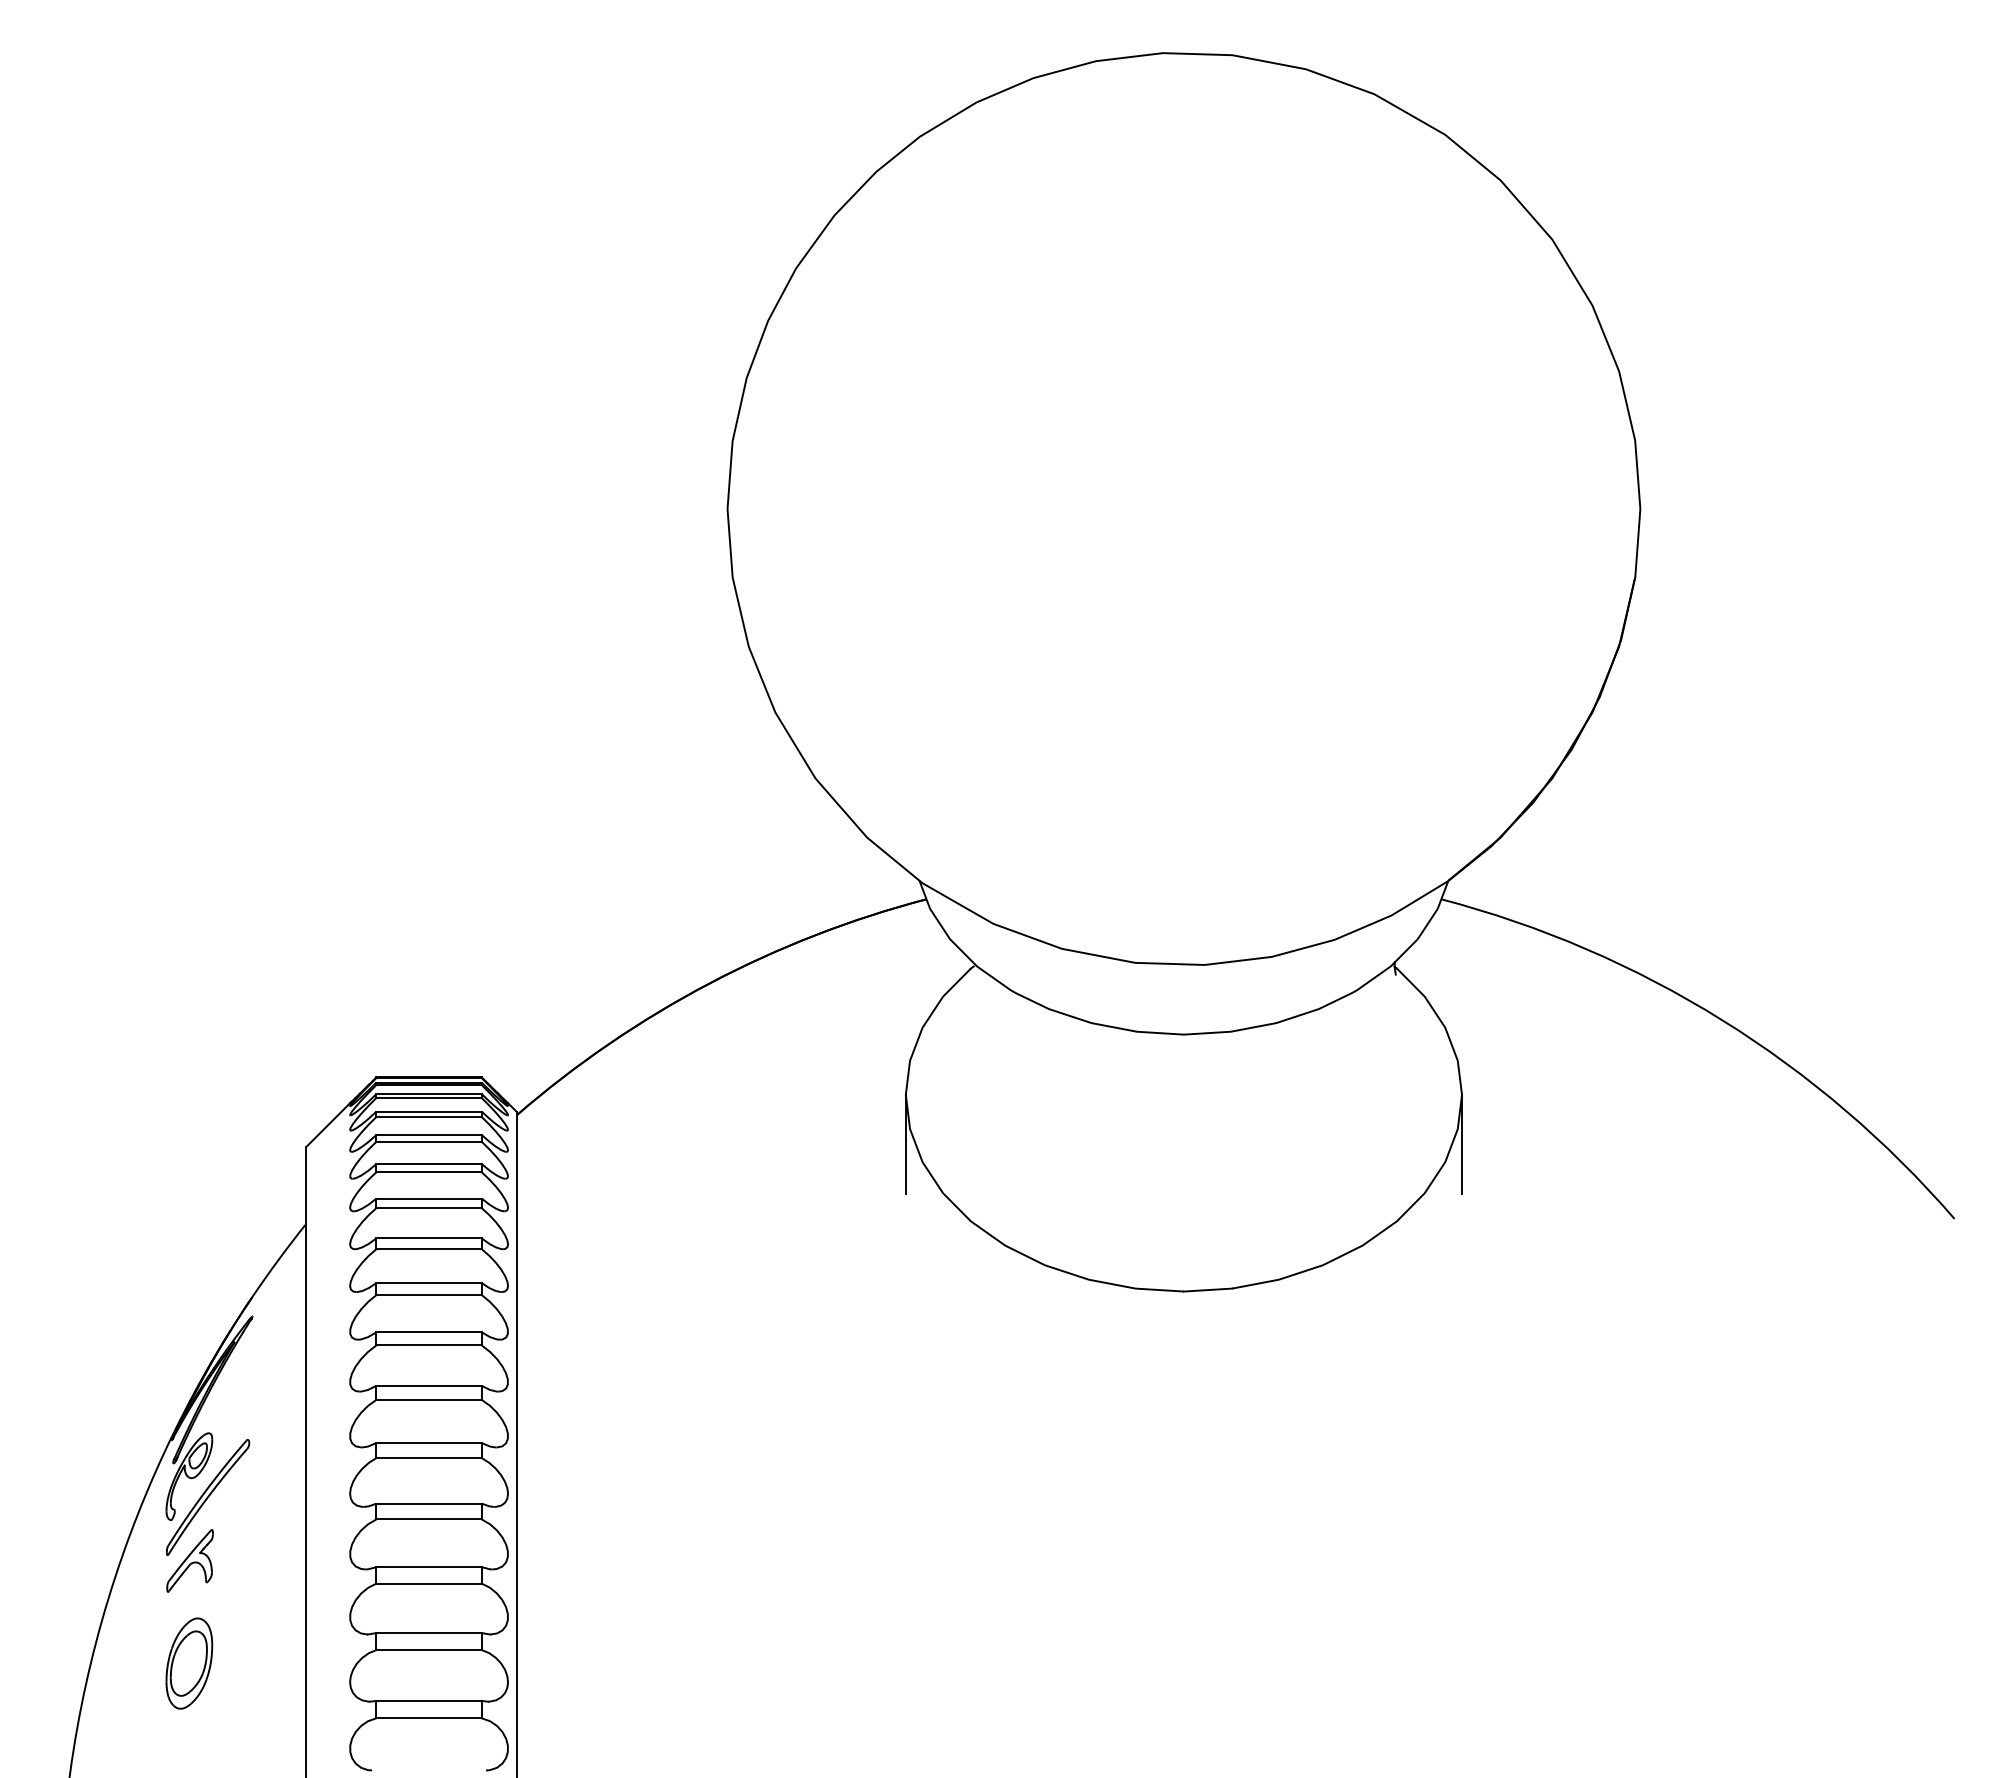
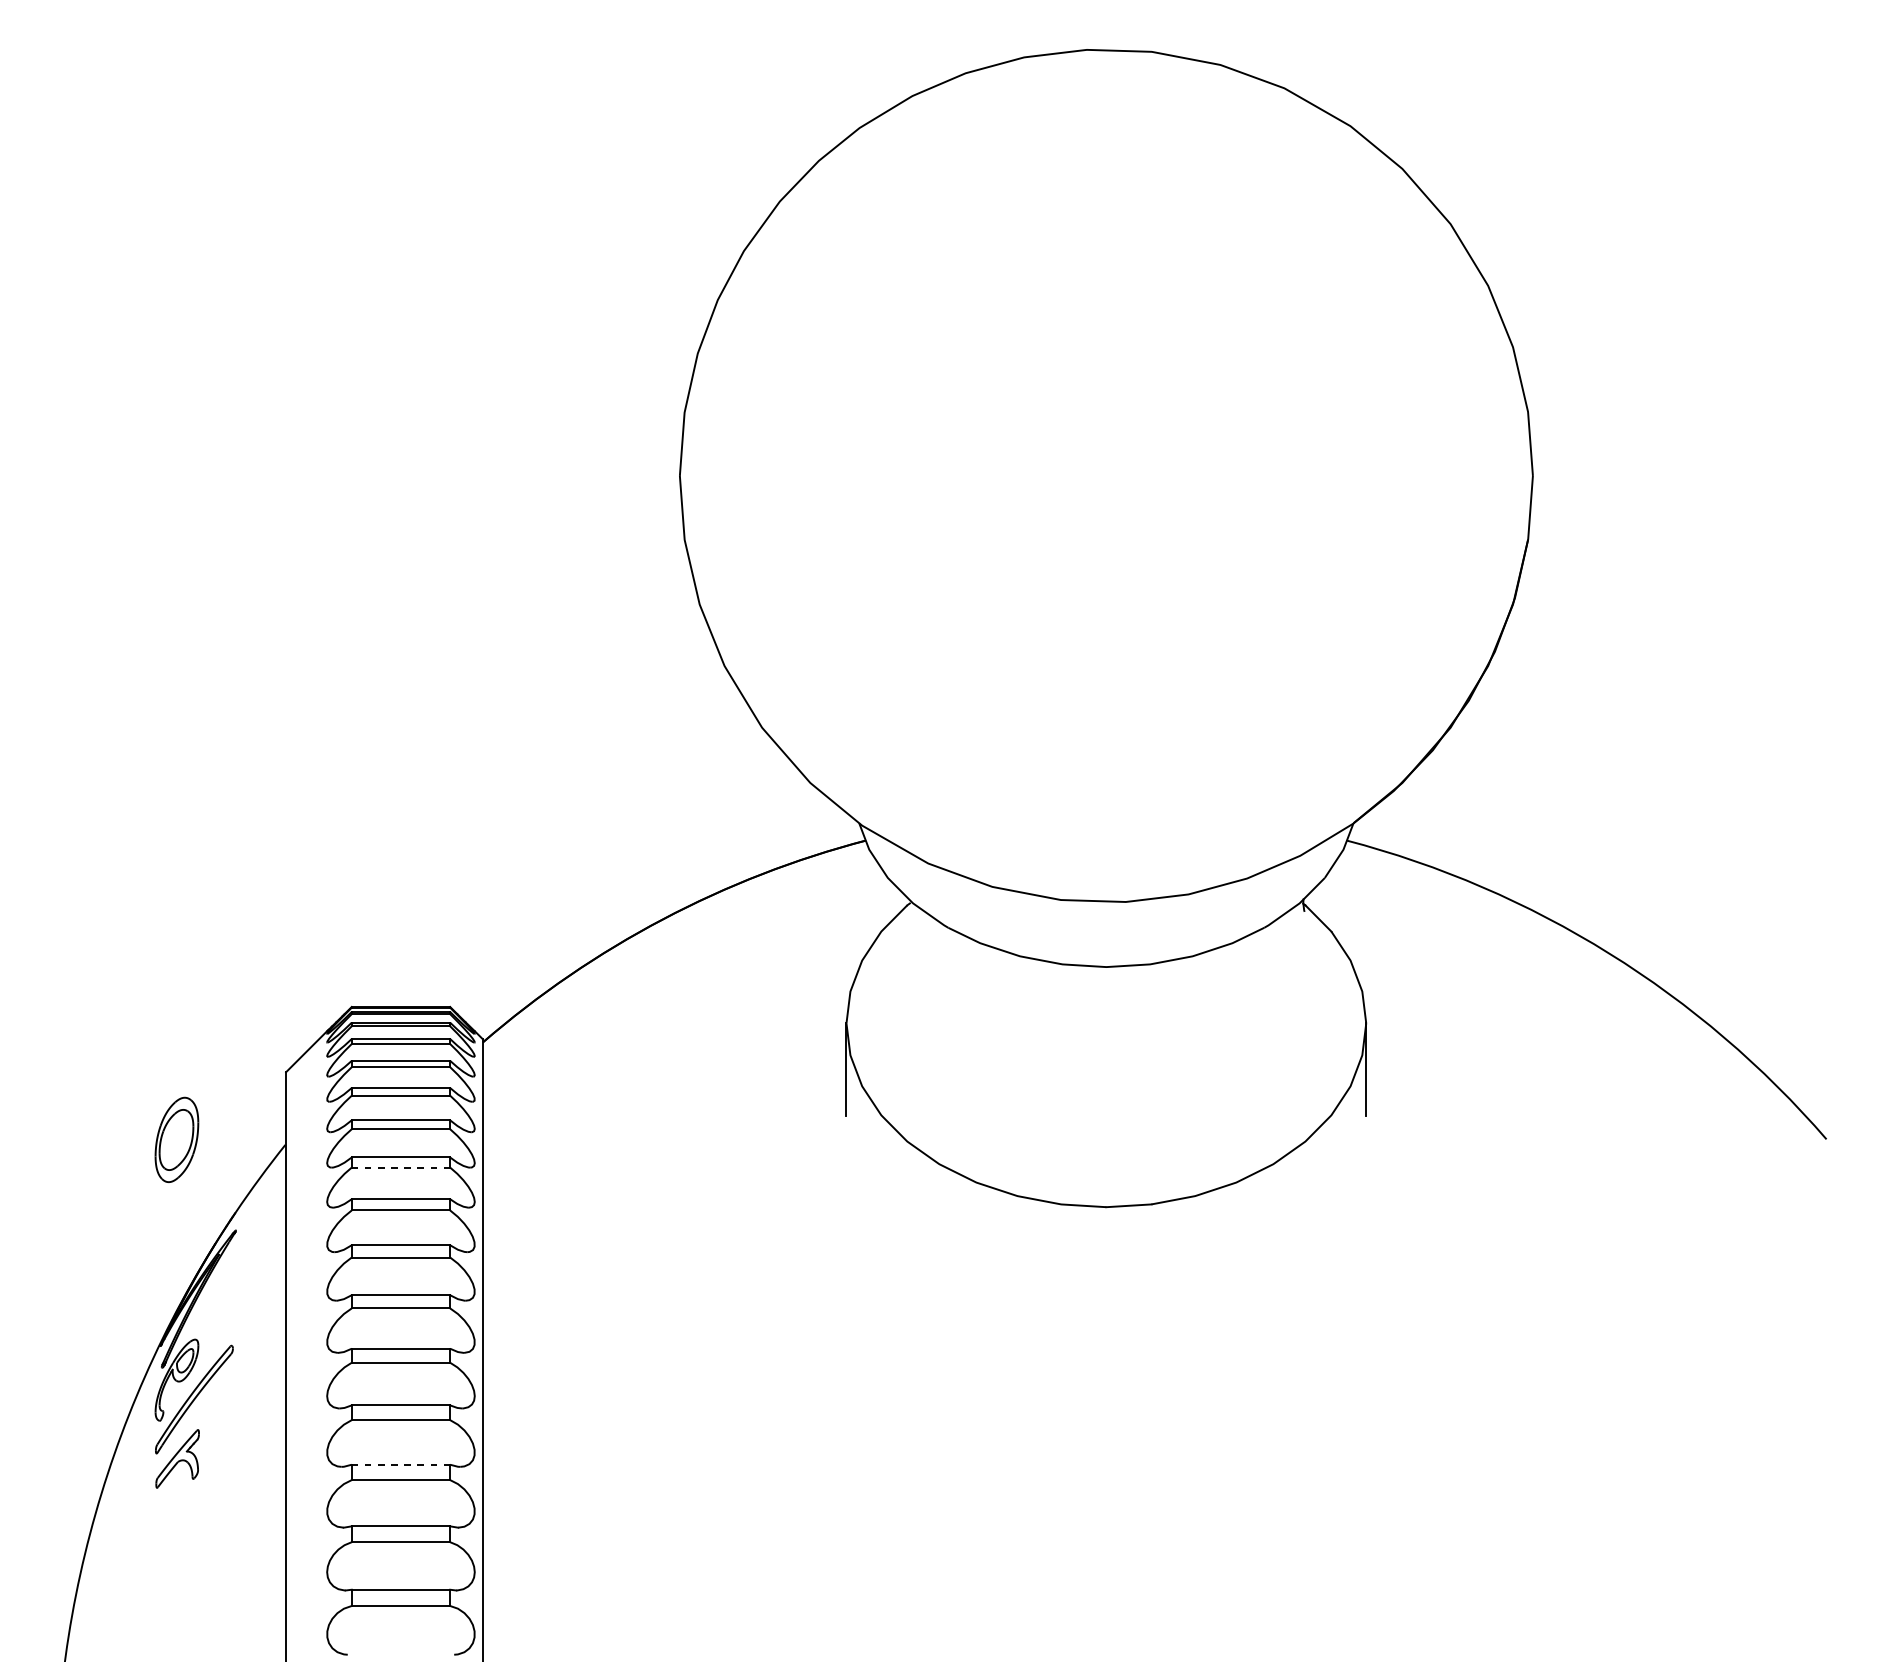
line: (429, 1249) -> (401, 1167), solid -> dashed
line: (429, 1567) -> (401, 1465), solid -> dashed
part: (189, 1663) -> (177, 1139), moved

